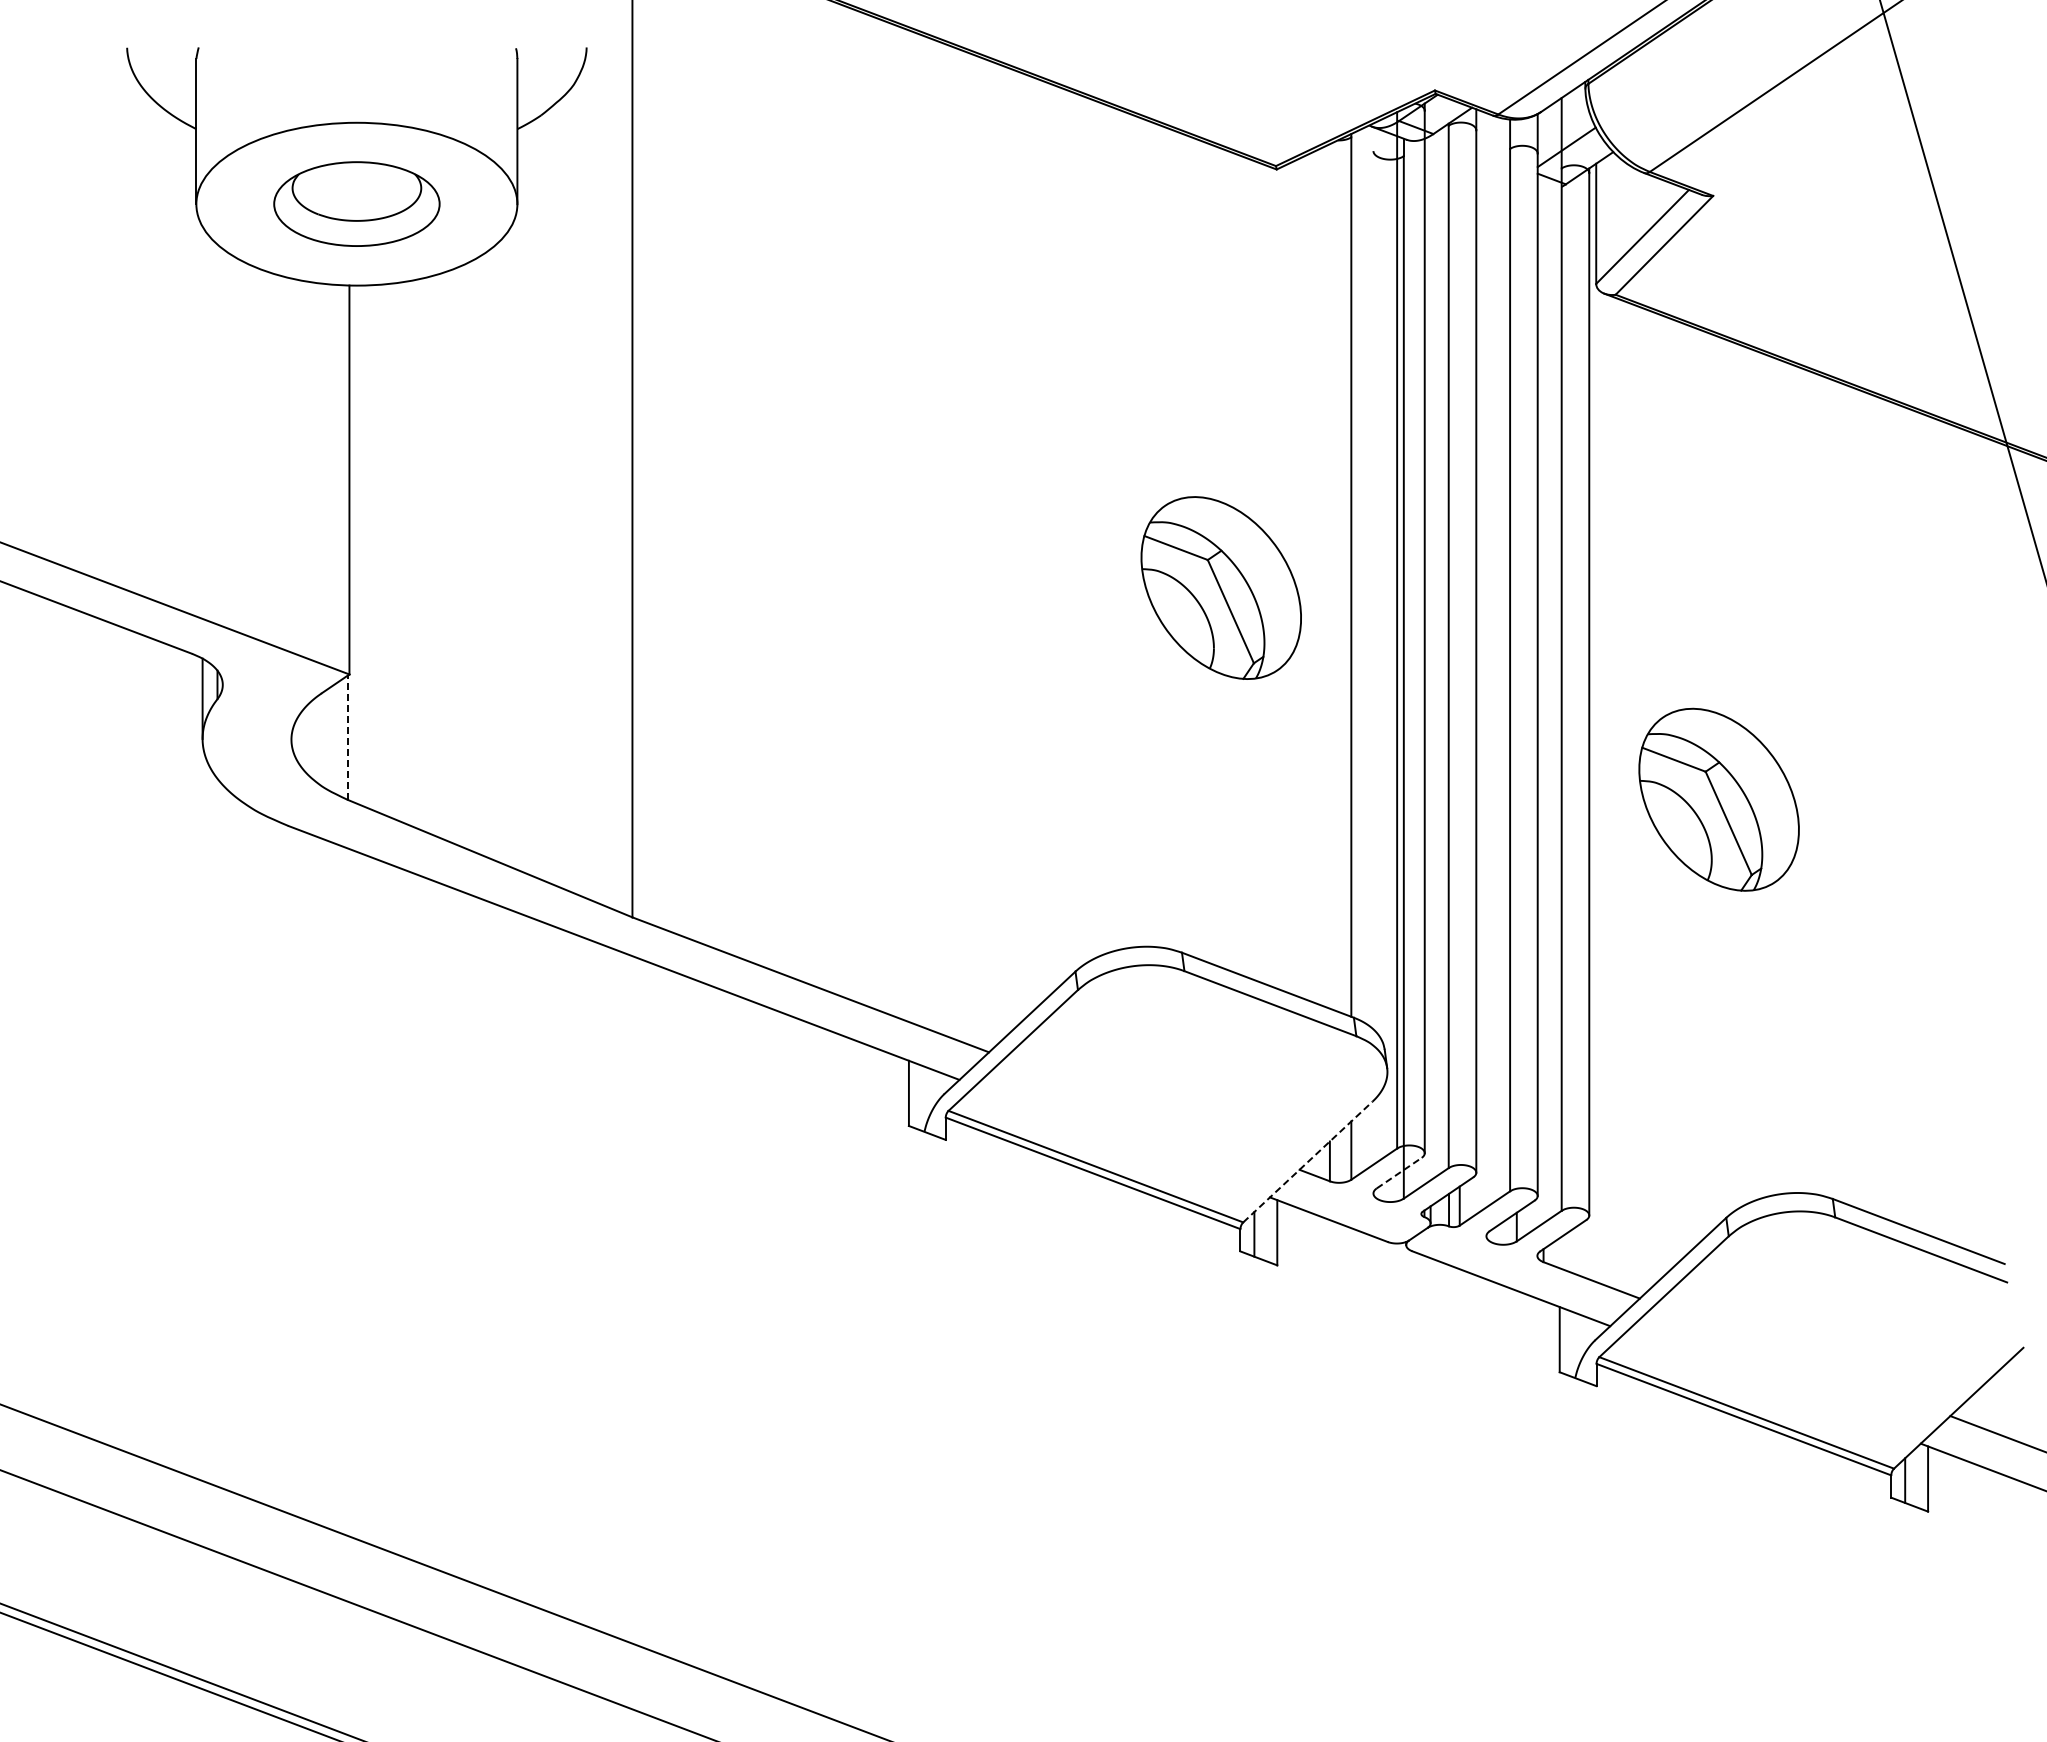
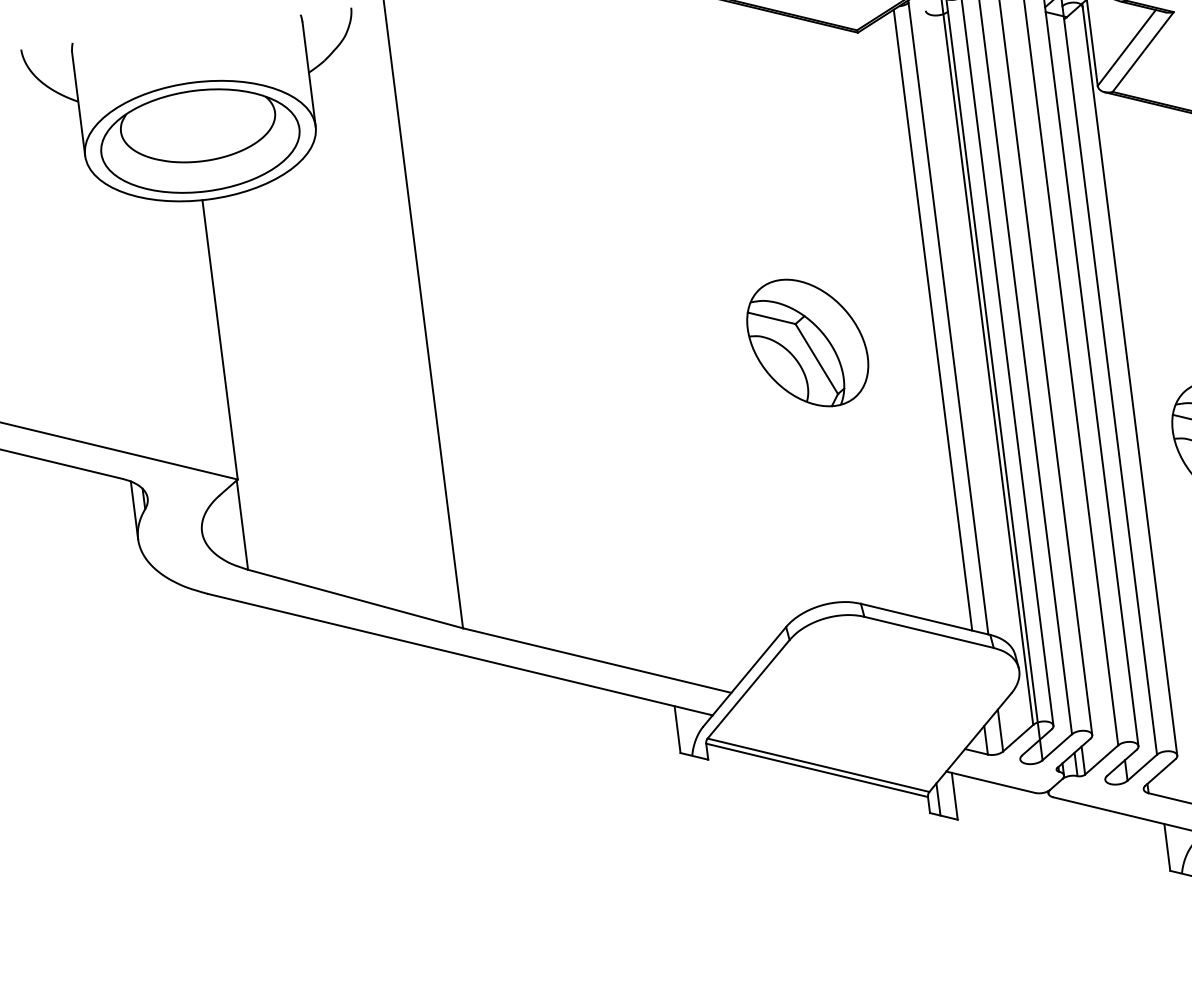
part: (356, 203) -> (200, 140), size x1.67
line: (1329, 576) -> (932, 320), added
part: (1220, 587) -> (807, 342), moved
line: (347, 737) -> (242, 524), dashed -> solid
line: (1307, 1161) -> (970, 742), dashed -> solid
line: (1399, 1172) -> (1037, 741), dashed -> solid

